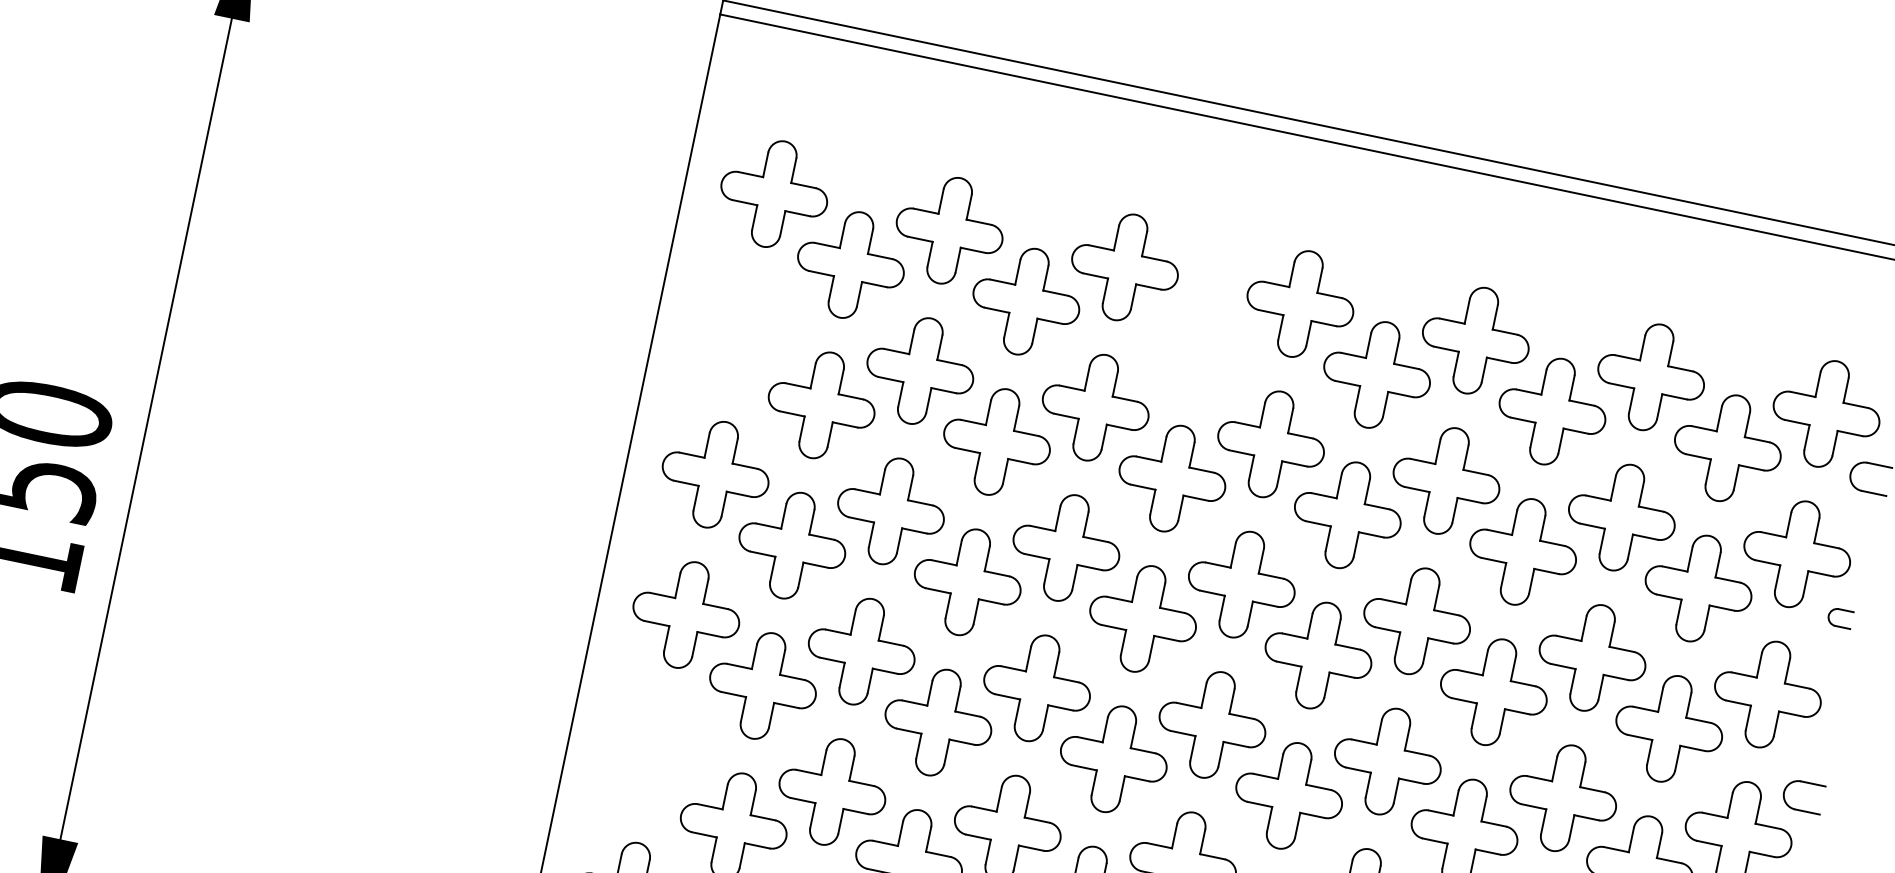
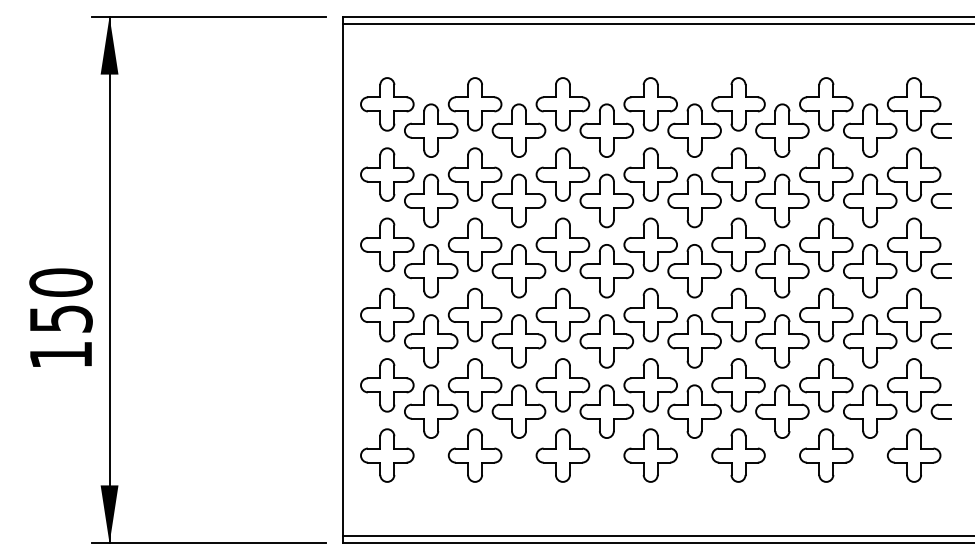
part: (745, 334) -> (387, 174), added
part: (1201, 337) -> (606, 130), added
part: (1839, 616) -> (940, 200), size x1.67
part: (657, 755) -> (387, 385), added
part: (1801, 794) -> (940, 270), moved

